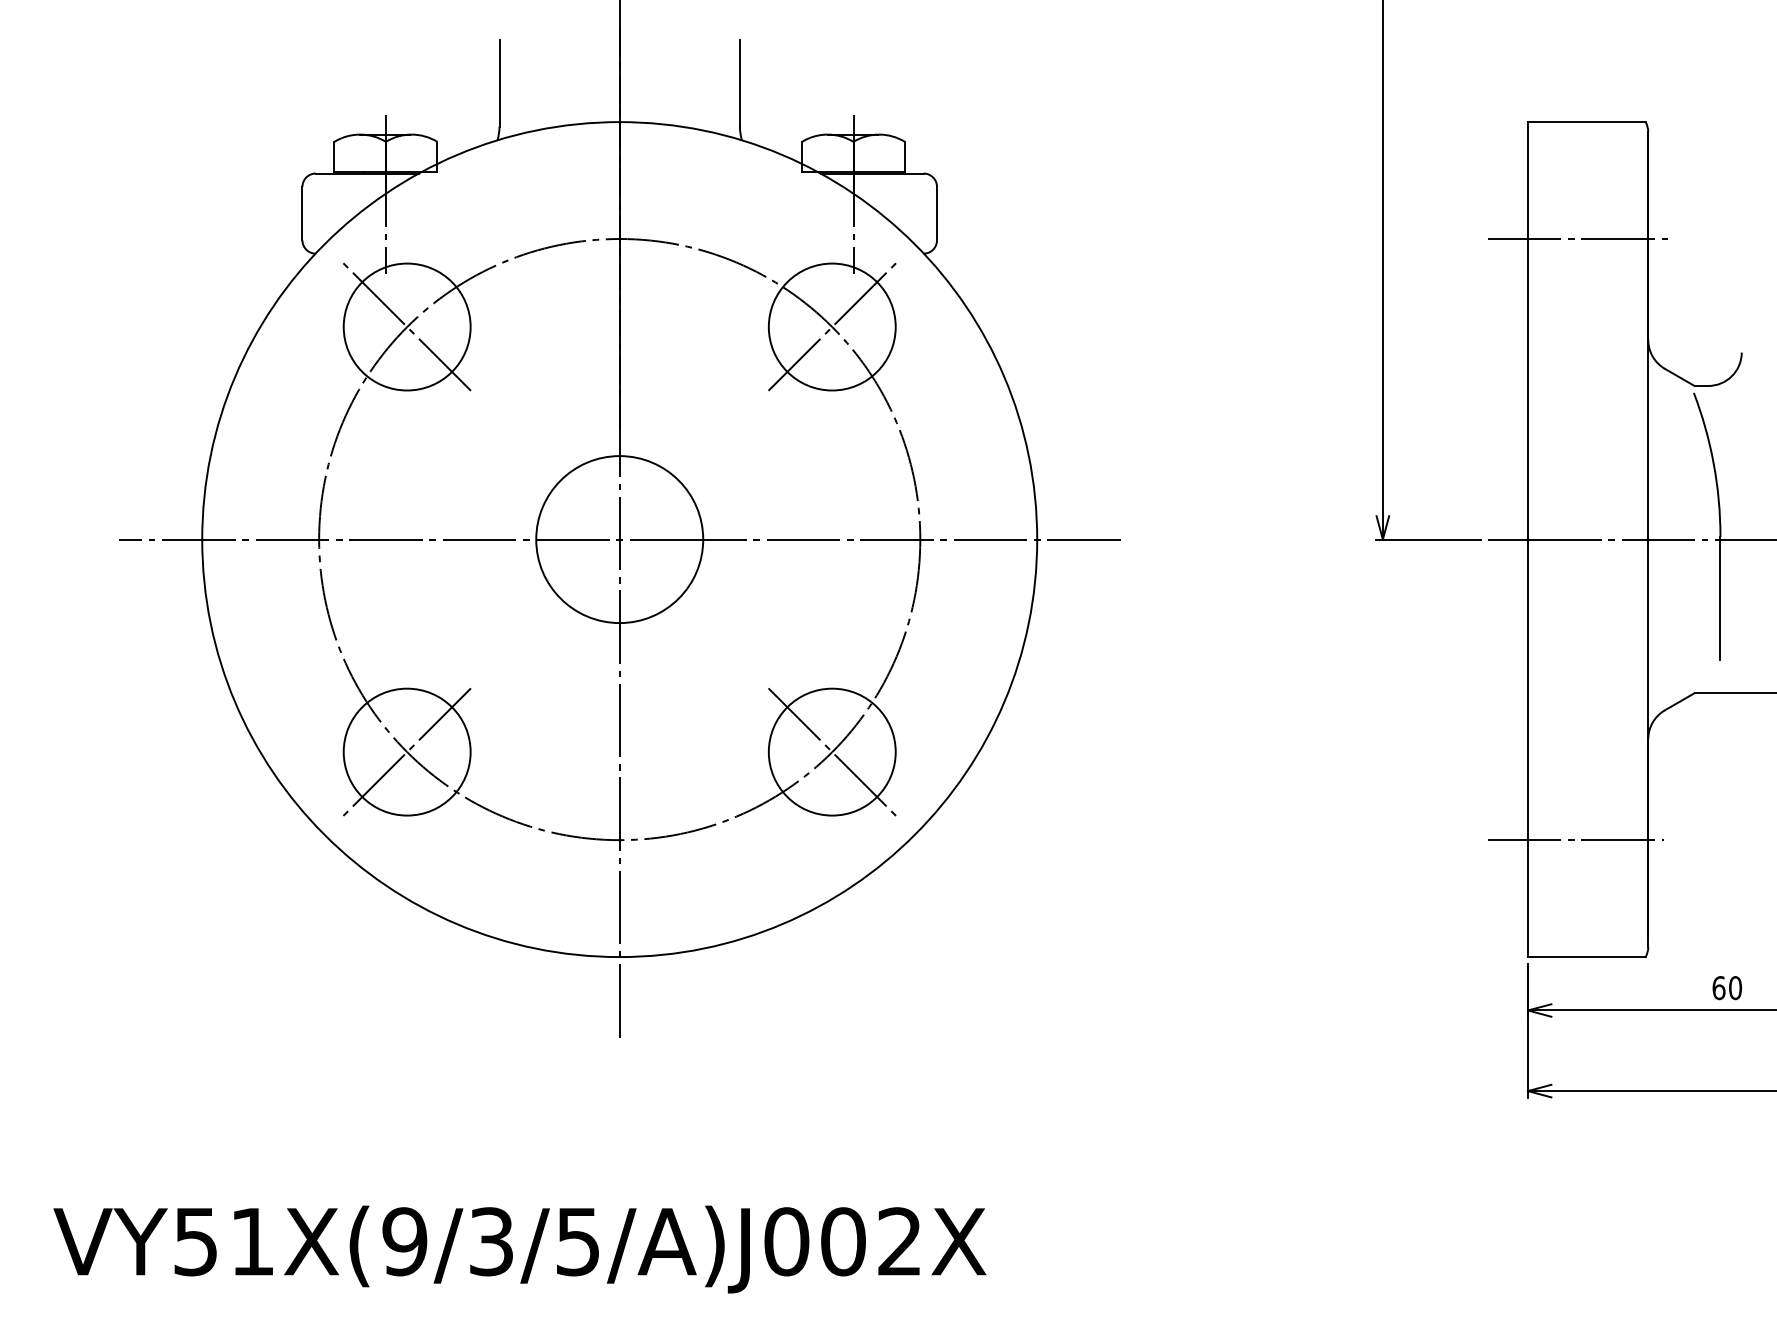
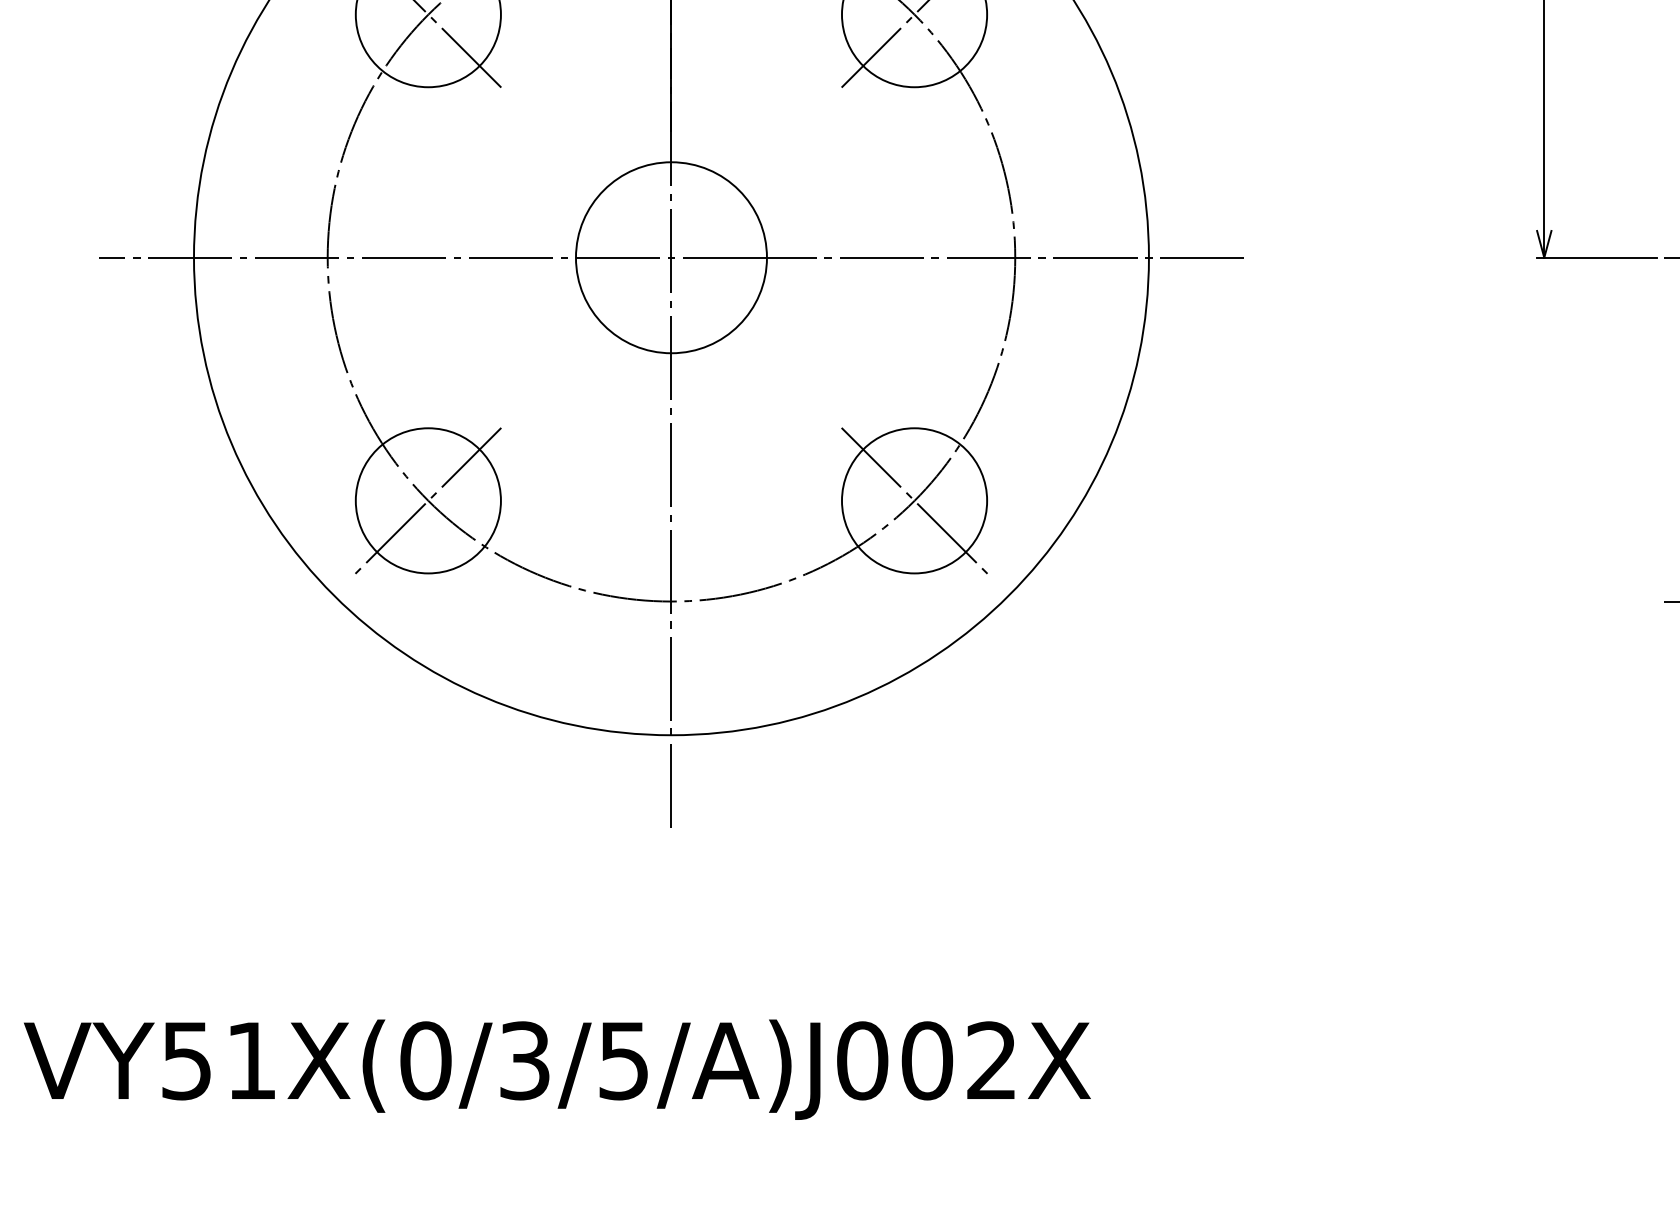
text: (404, 1241) -> (425, 1060), VY51X(9/3/5/A)J002X -> VY51X(0/3/5/A)J002X

